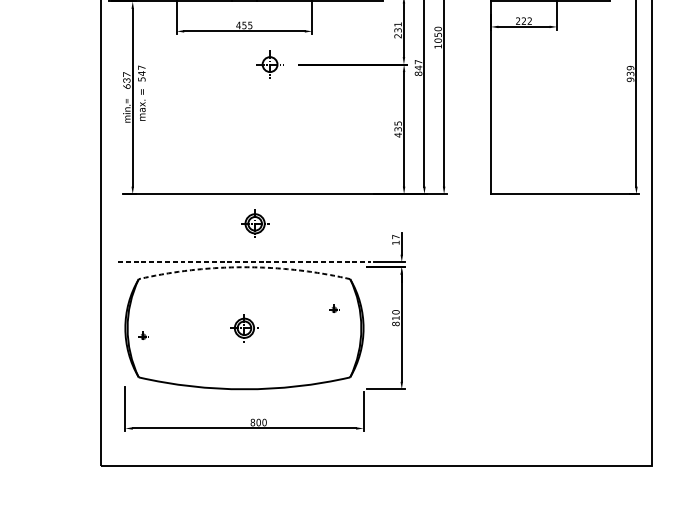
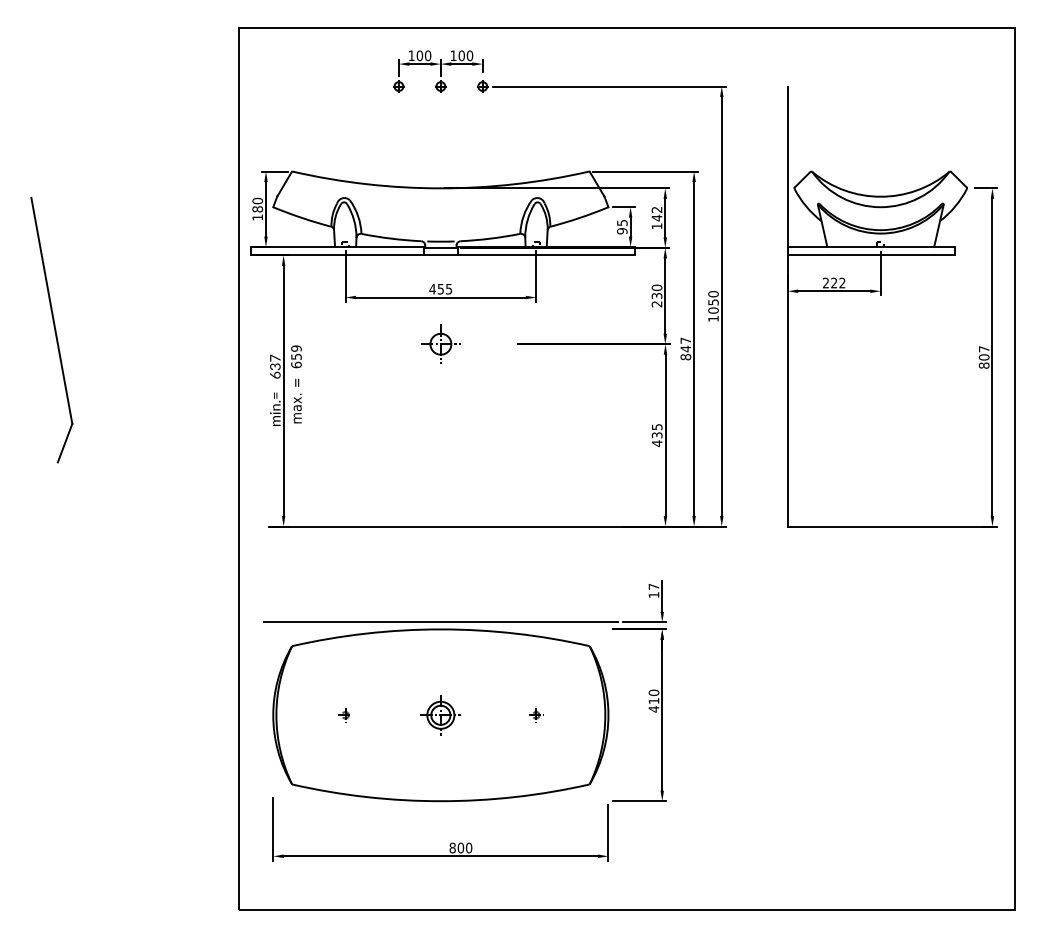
text: (397, 24) -> (656, 287), 231 -> 230
part: (269, 64) -> (440, 343), moved
text: (141, 73) -> (296, 356), 547 -> 659
text: (630, 74) -> (983, 357), 939 -> 807
part: (254, 223) -> (455, 568), removed
line: (244, 262) -> (441, 622), dashed -> solid
arc: (244, 267) -> (440, 629), dashed -> solid
part: (334, 309) -> (536, 715), moved
text: (395, 324) -> (653, 709), 810 -> 410
part: (141, 336) -> (343, 715), moved

